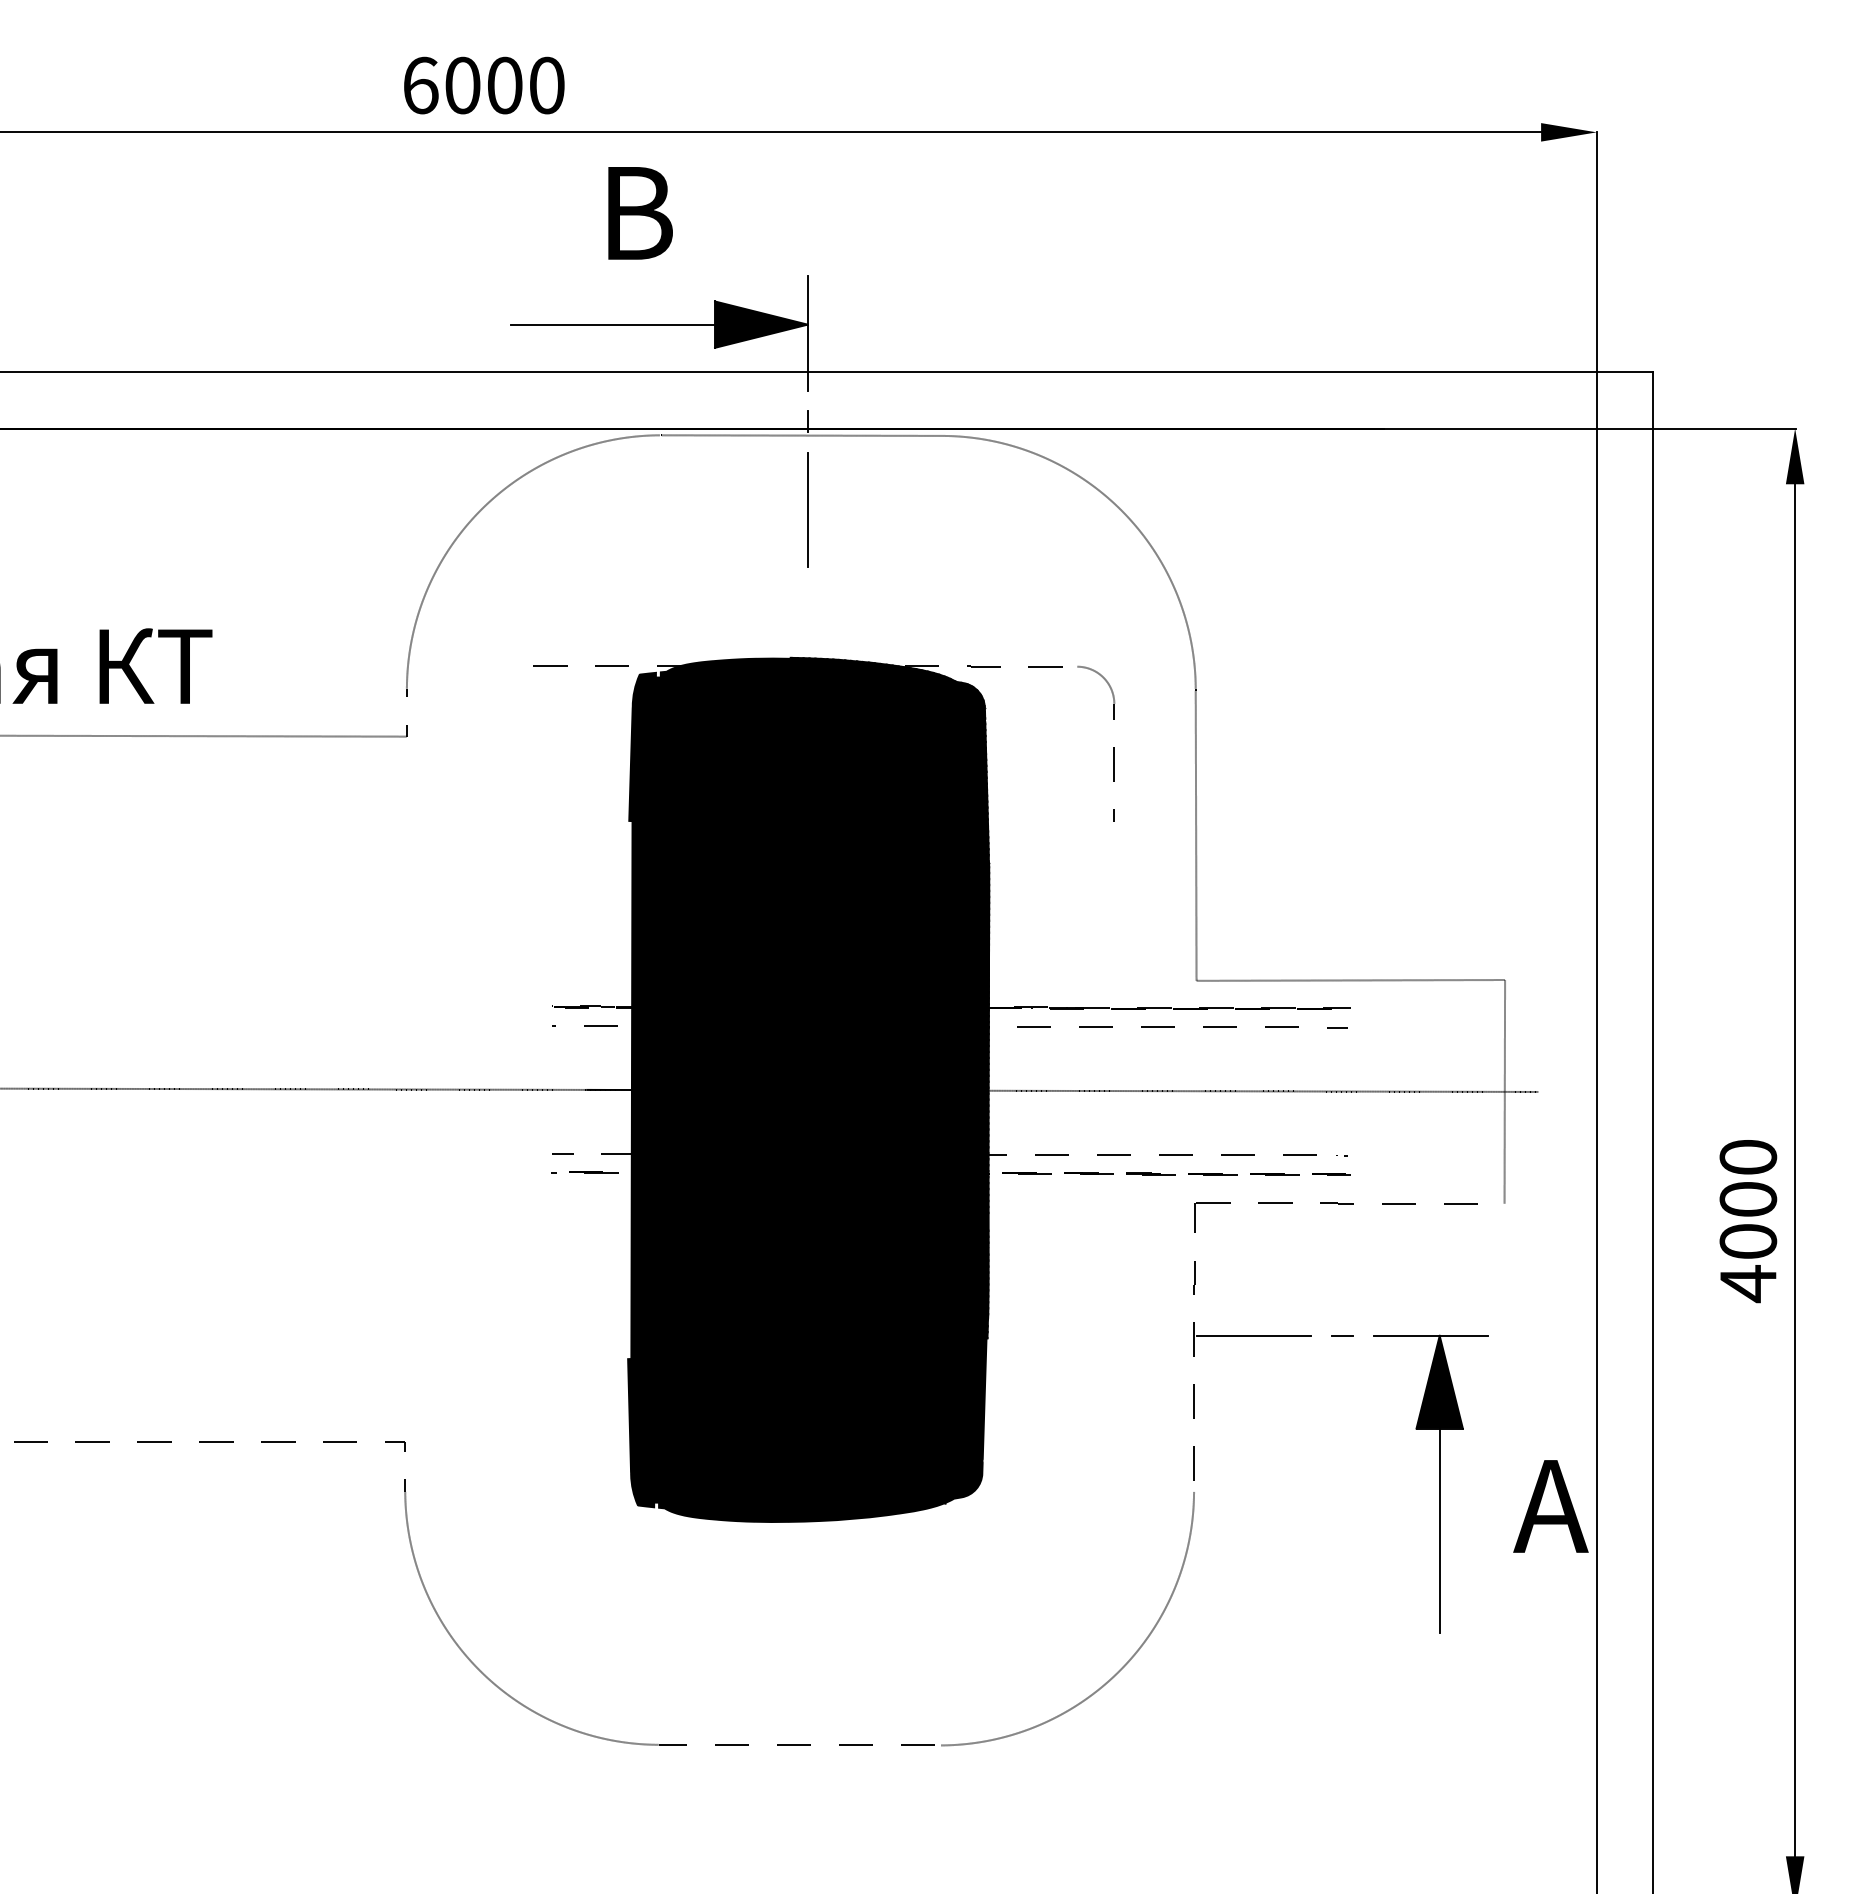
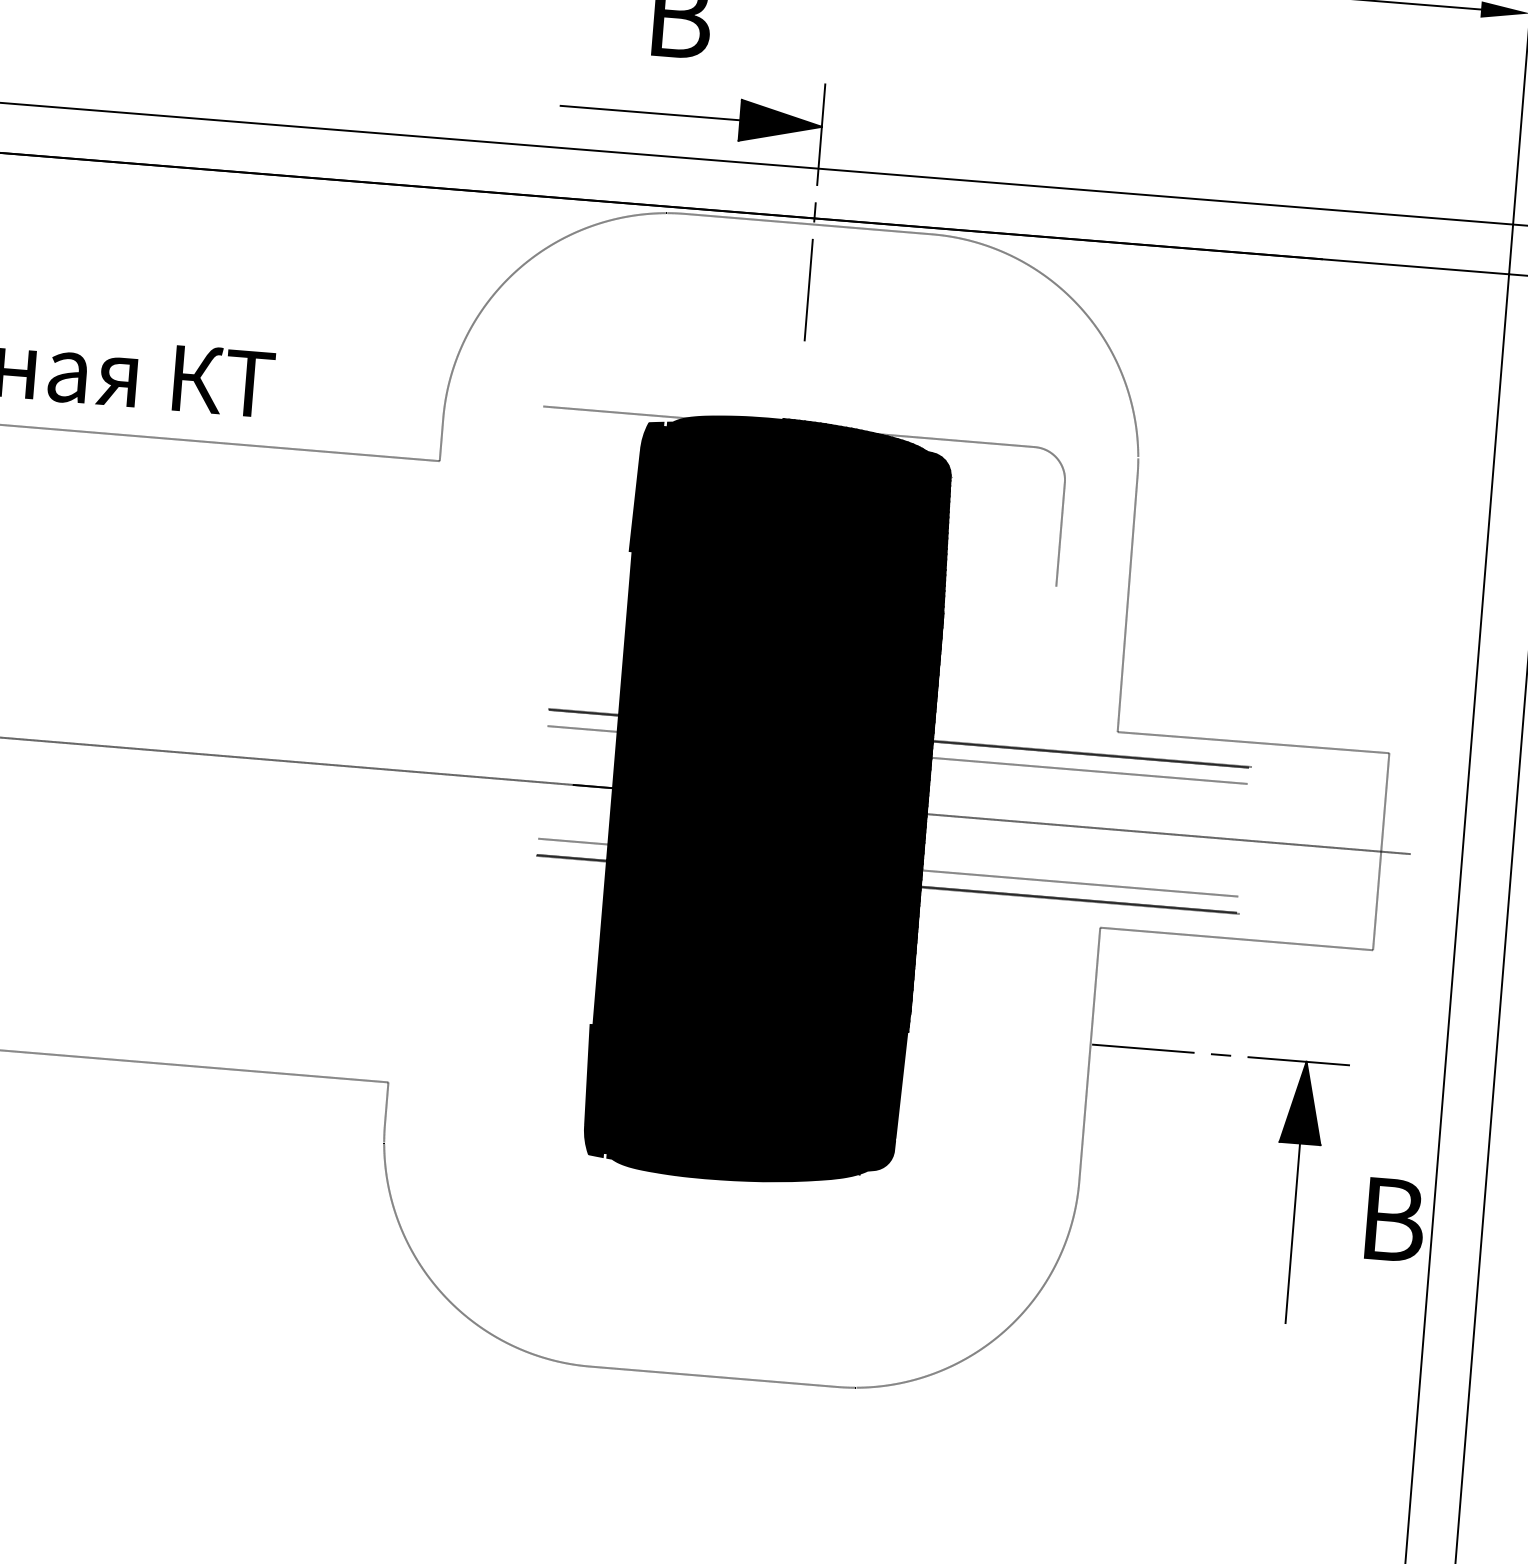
text: (1550, 1506) -> (1392, 1219), A -> B

